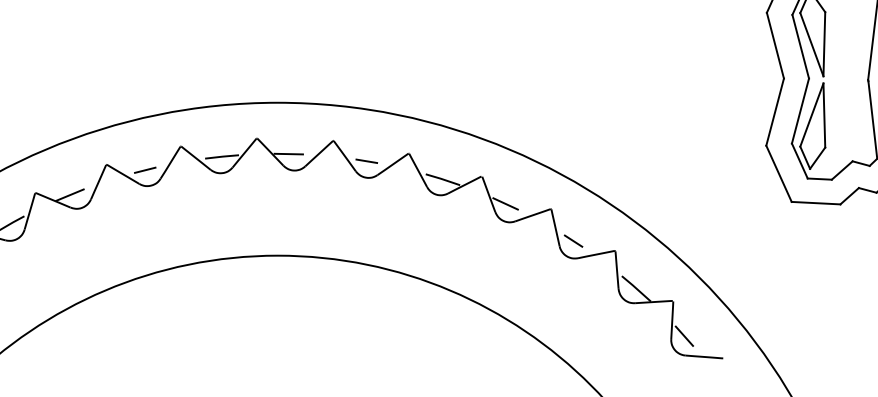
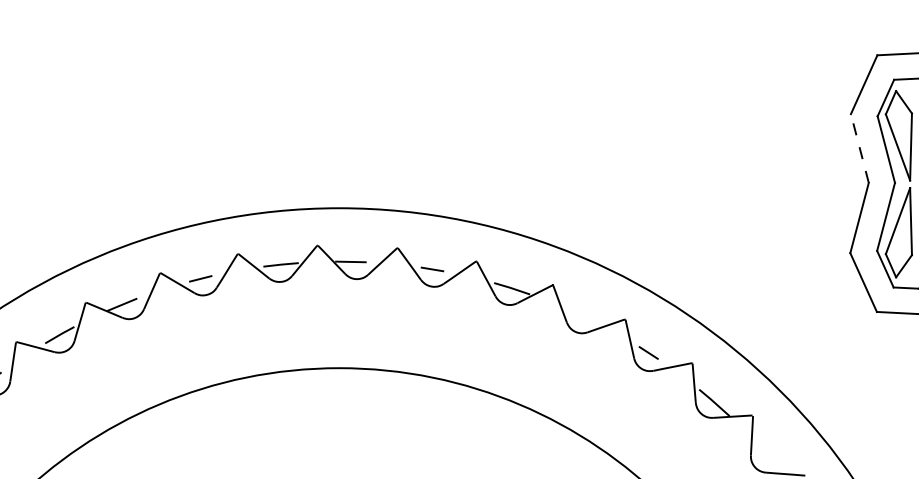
line: (775, 45) -> (859, 148), solid -> dashed
line: (505, 203) -> (577, 313), removed
line: (684, 336) -> (764, 452), removed

